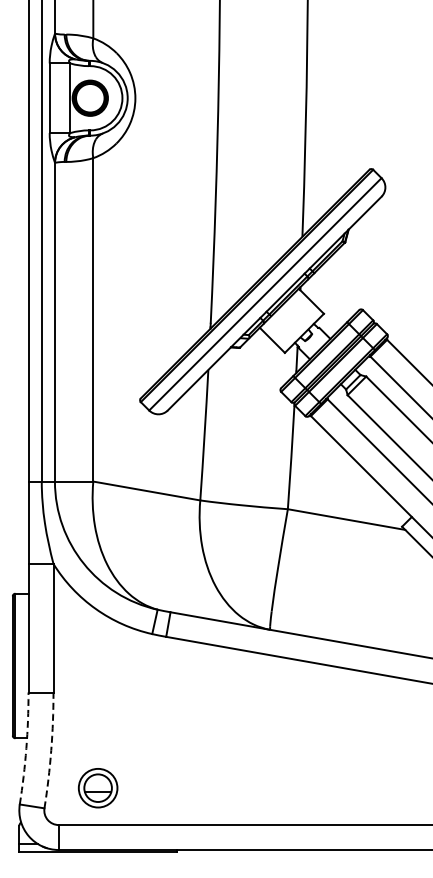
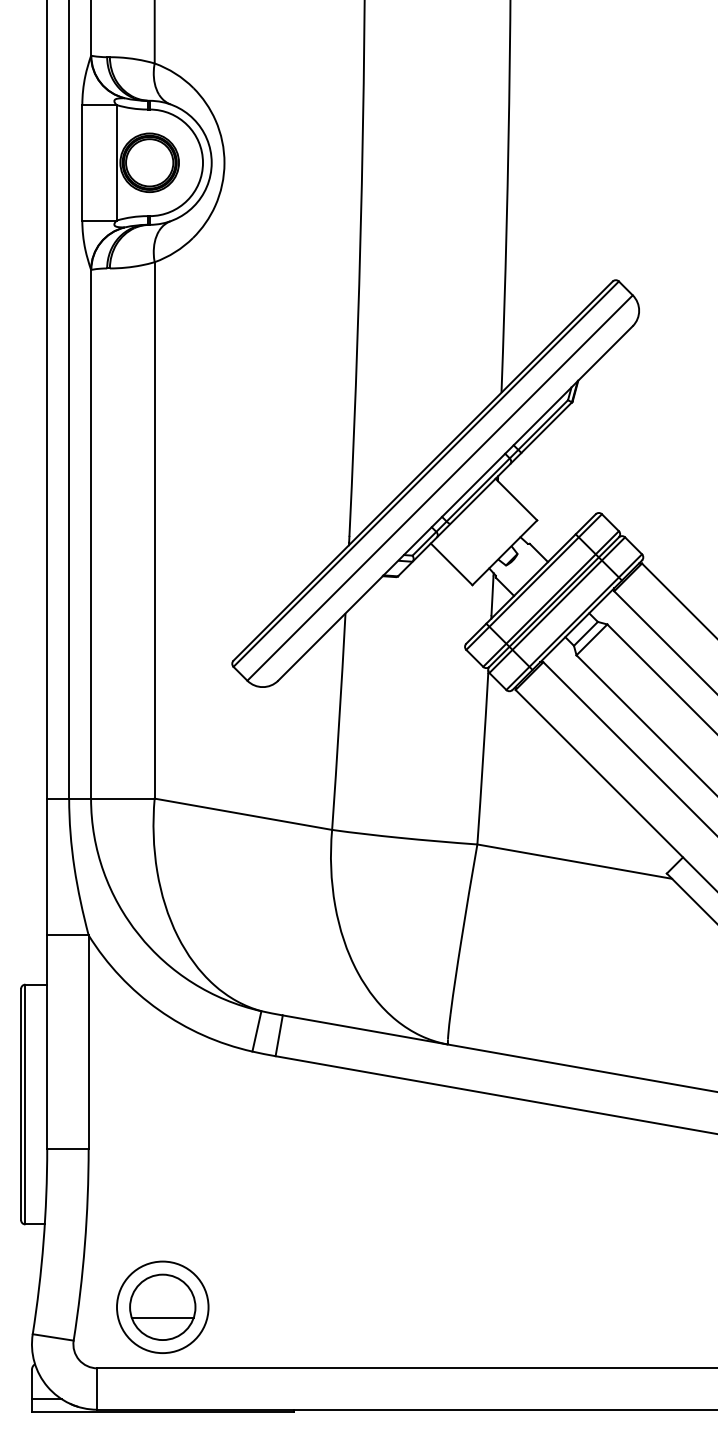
arc: (26, 748) -> (43, 1241), dashed -> solid
arc: (51, 750) -> (85, 1244), dashed -> solid
part: (97, 787) -> (161, 1306), size x1.43

